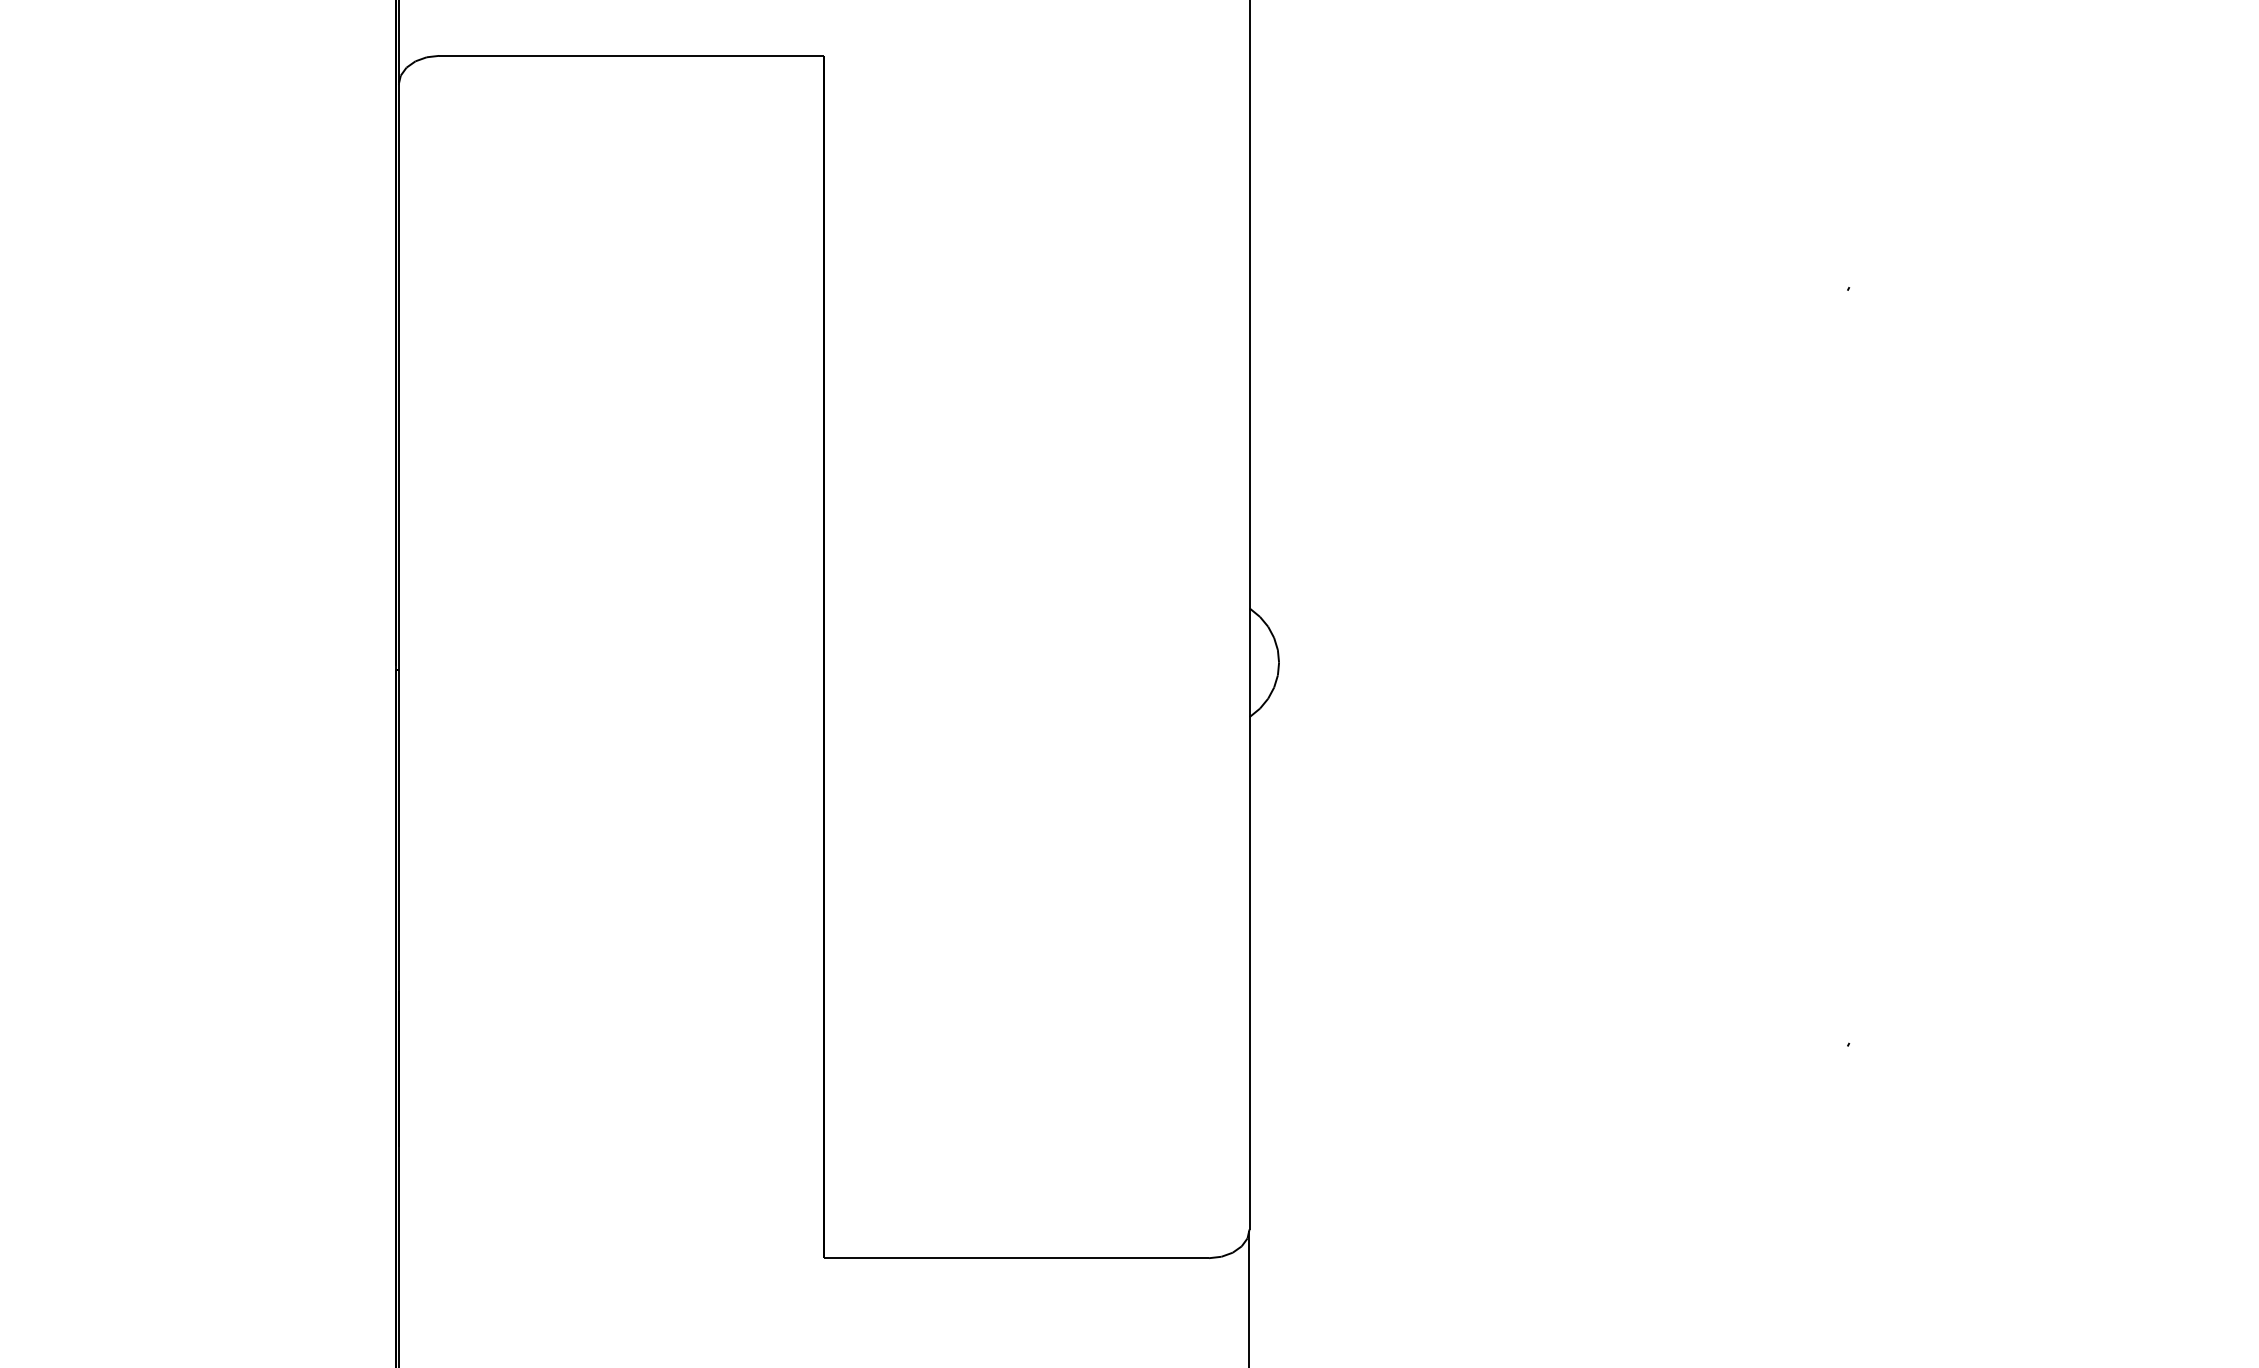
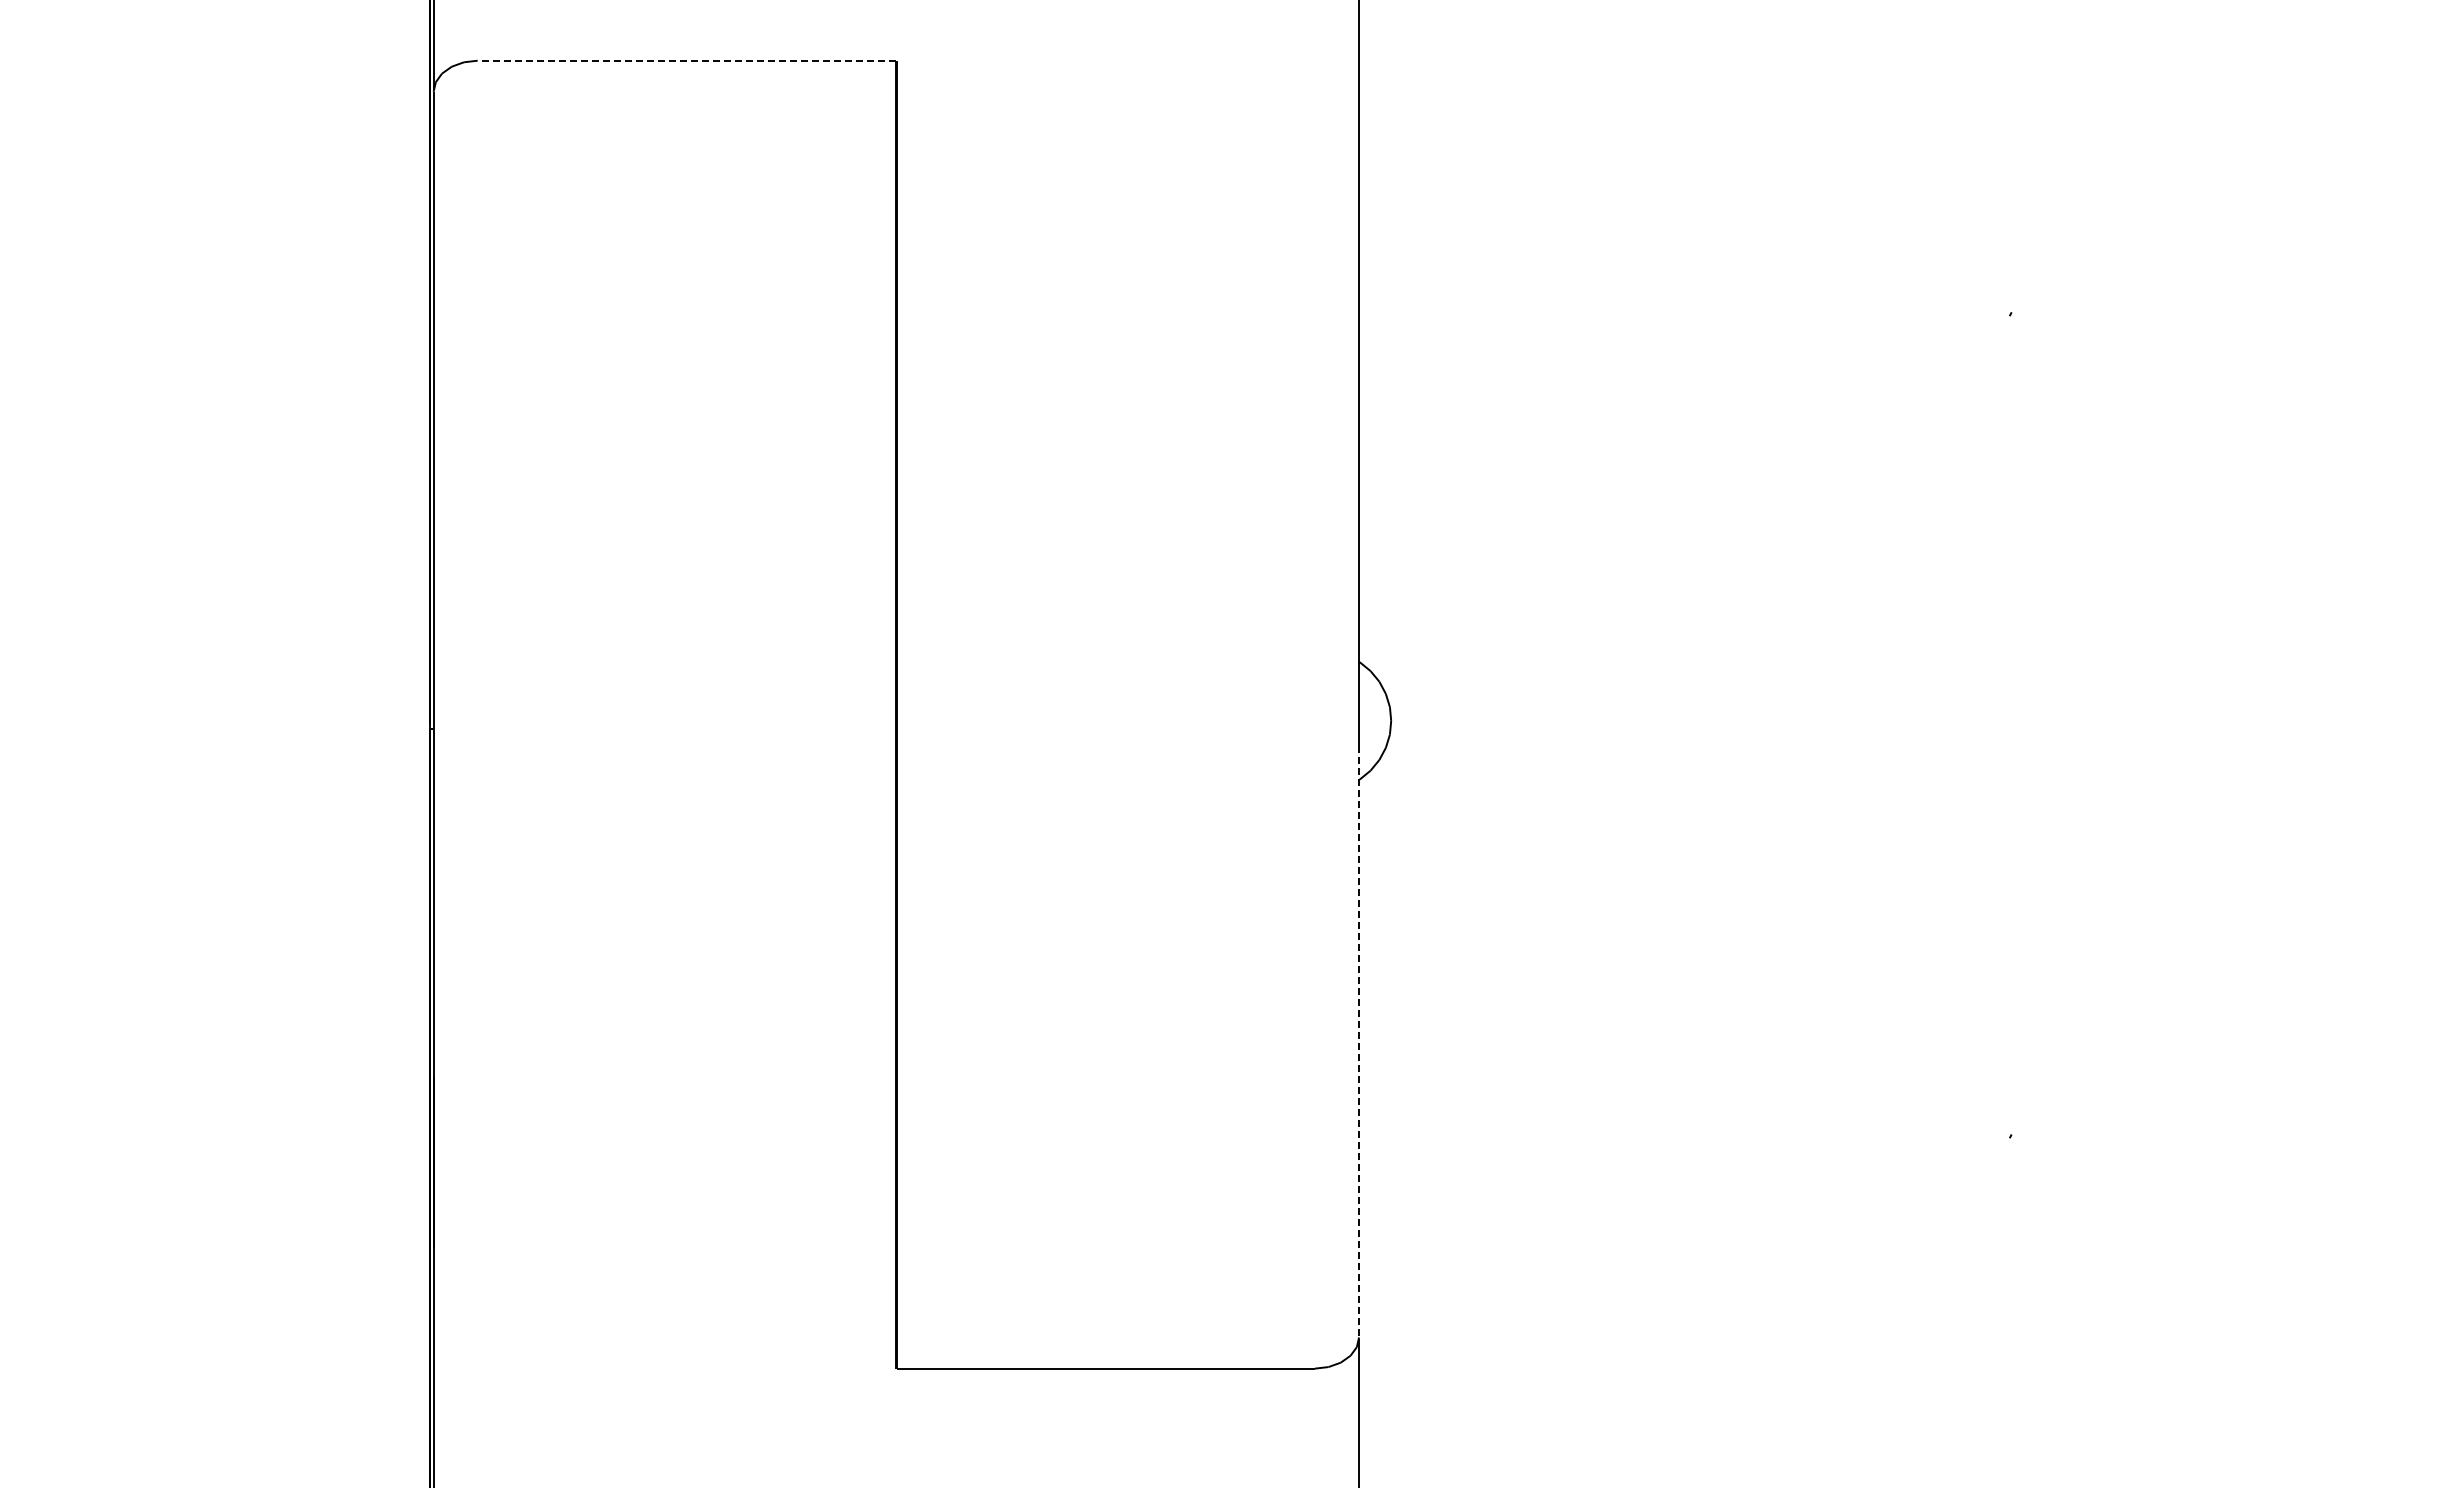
line: (631, 55) -> (686, 60), solid -> dashed
line: (1249, 957) -> (1359, 1041), solid -> dashed

